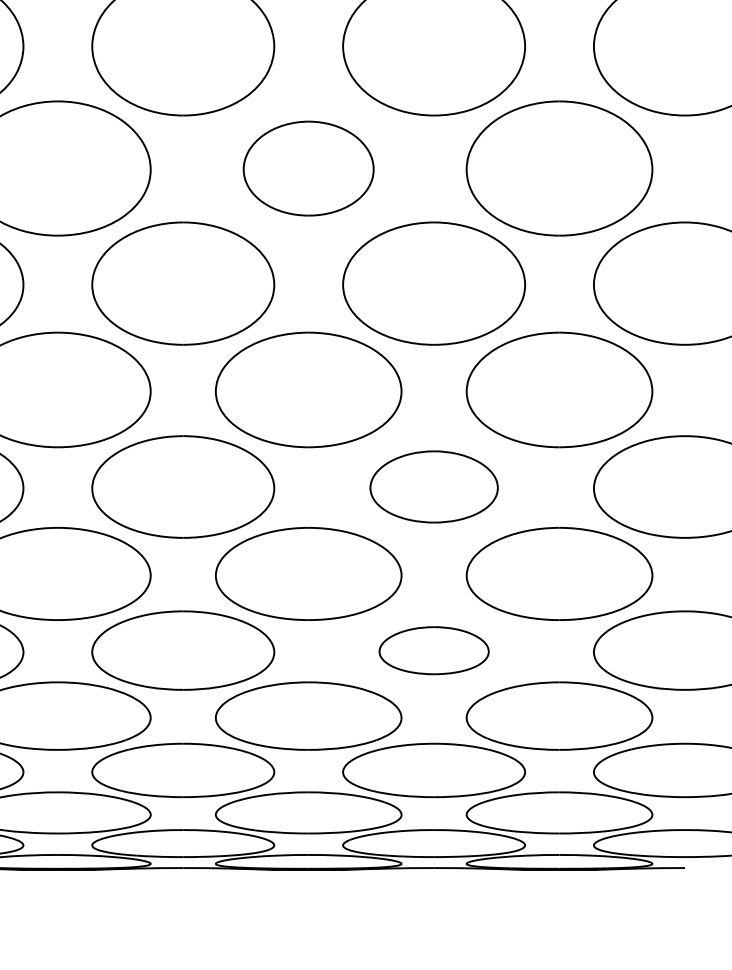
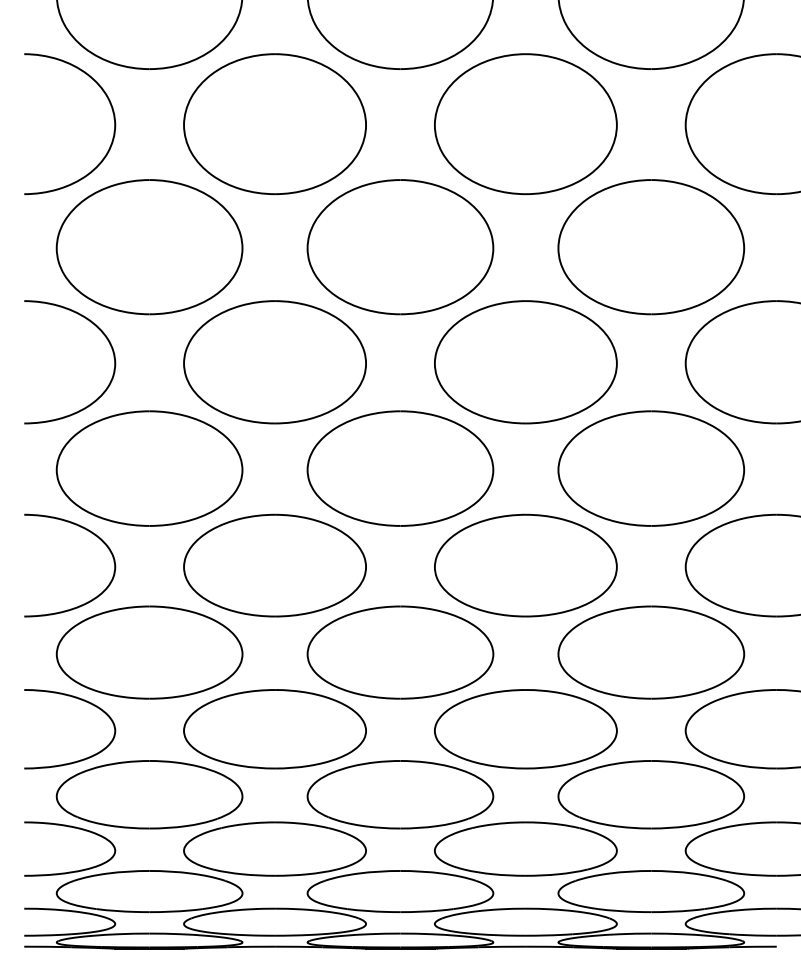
part: (308, 168) -> (400, 247), size x1.43
part: (433, 486) -> (525, 565), size x1.43
part: (433, 650) -> (525, 729), size x1.67

